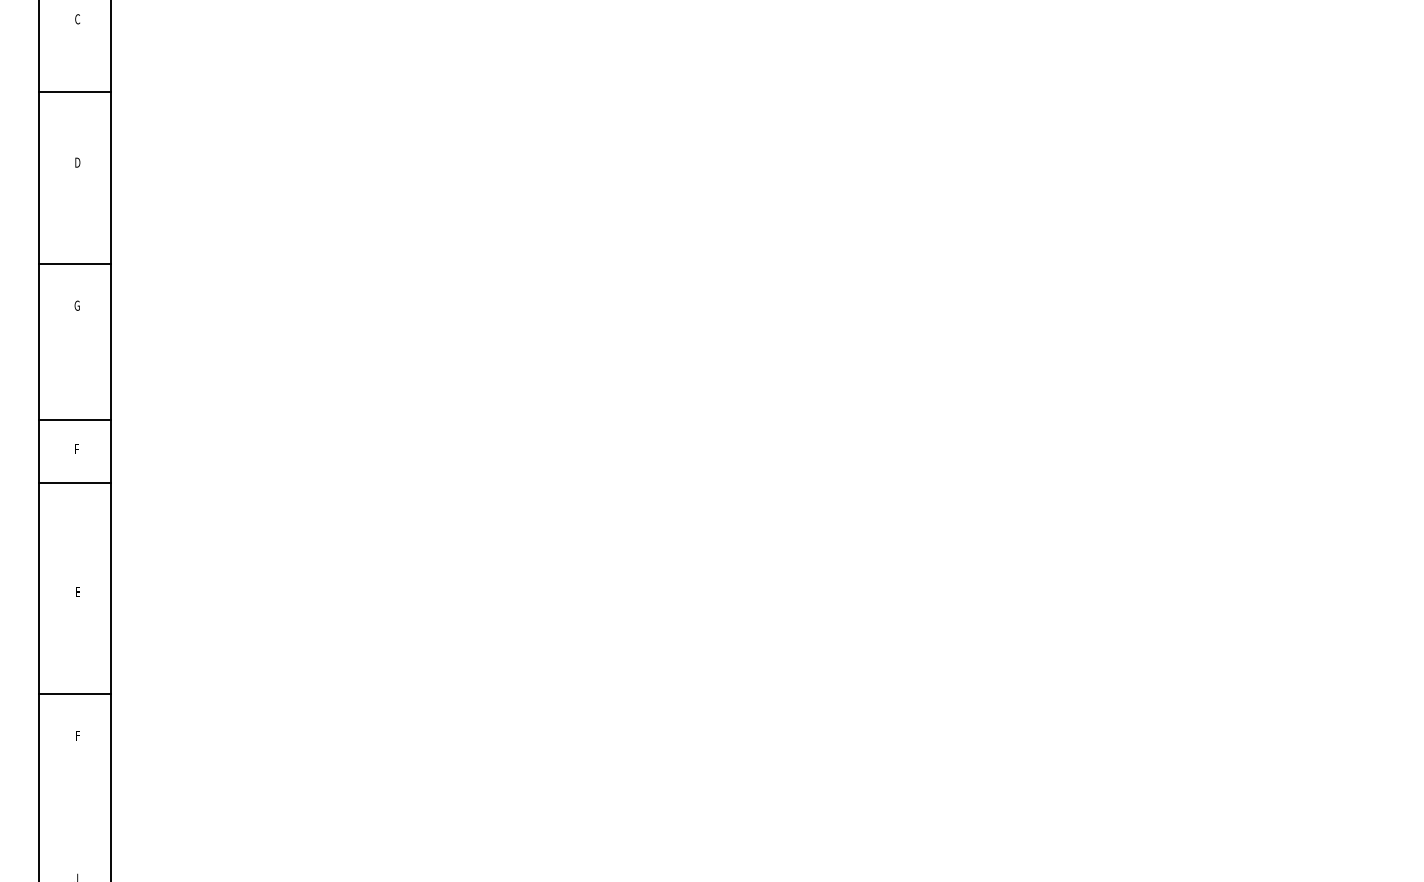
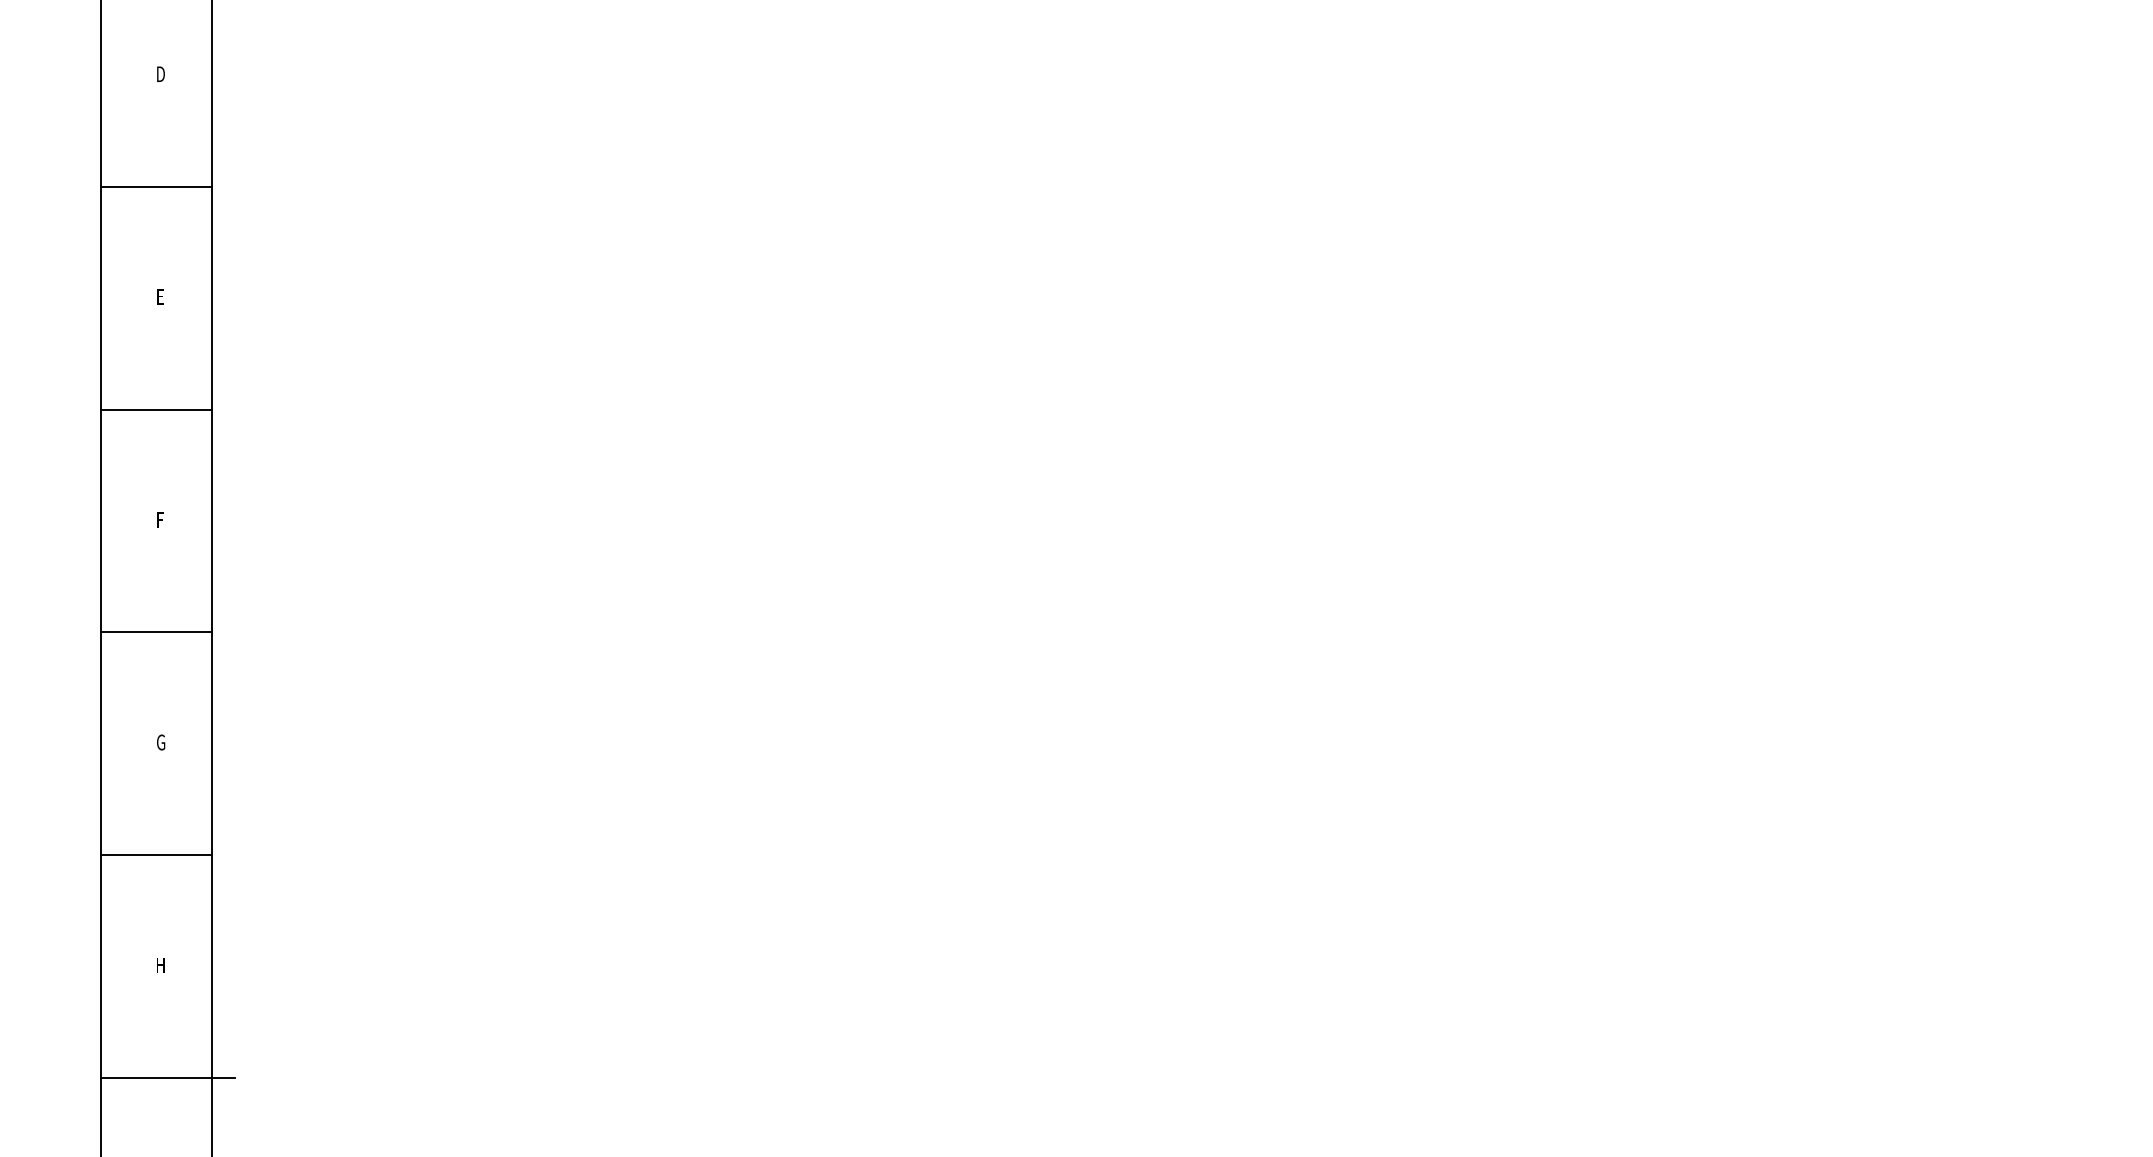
line: (74, 264) -> (155, 187), moved
text: (76, 305) -> (158, 296), G -> E
line: (74, 420) -> (155, 409), moved
line: (74, 482) -> (155, 632), moved
text: (77, 592) -> (160, 742), E -> G
line: (74, 693) -> (155, 854), moved
text: (77, 735) -> (160, 965), F -> H
line: (82, 807) -> (168, 1077), added

